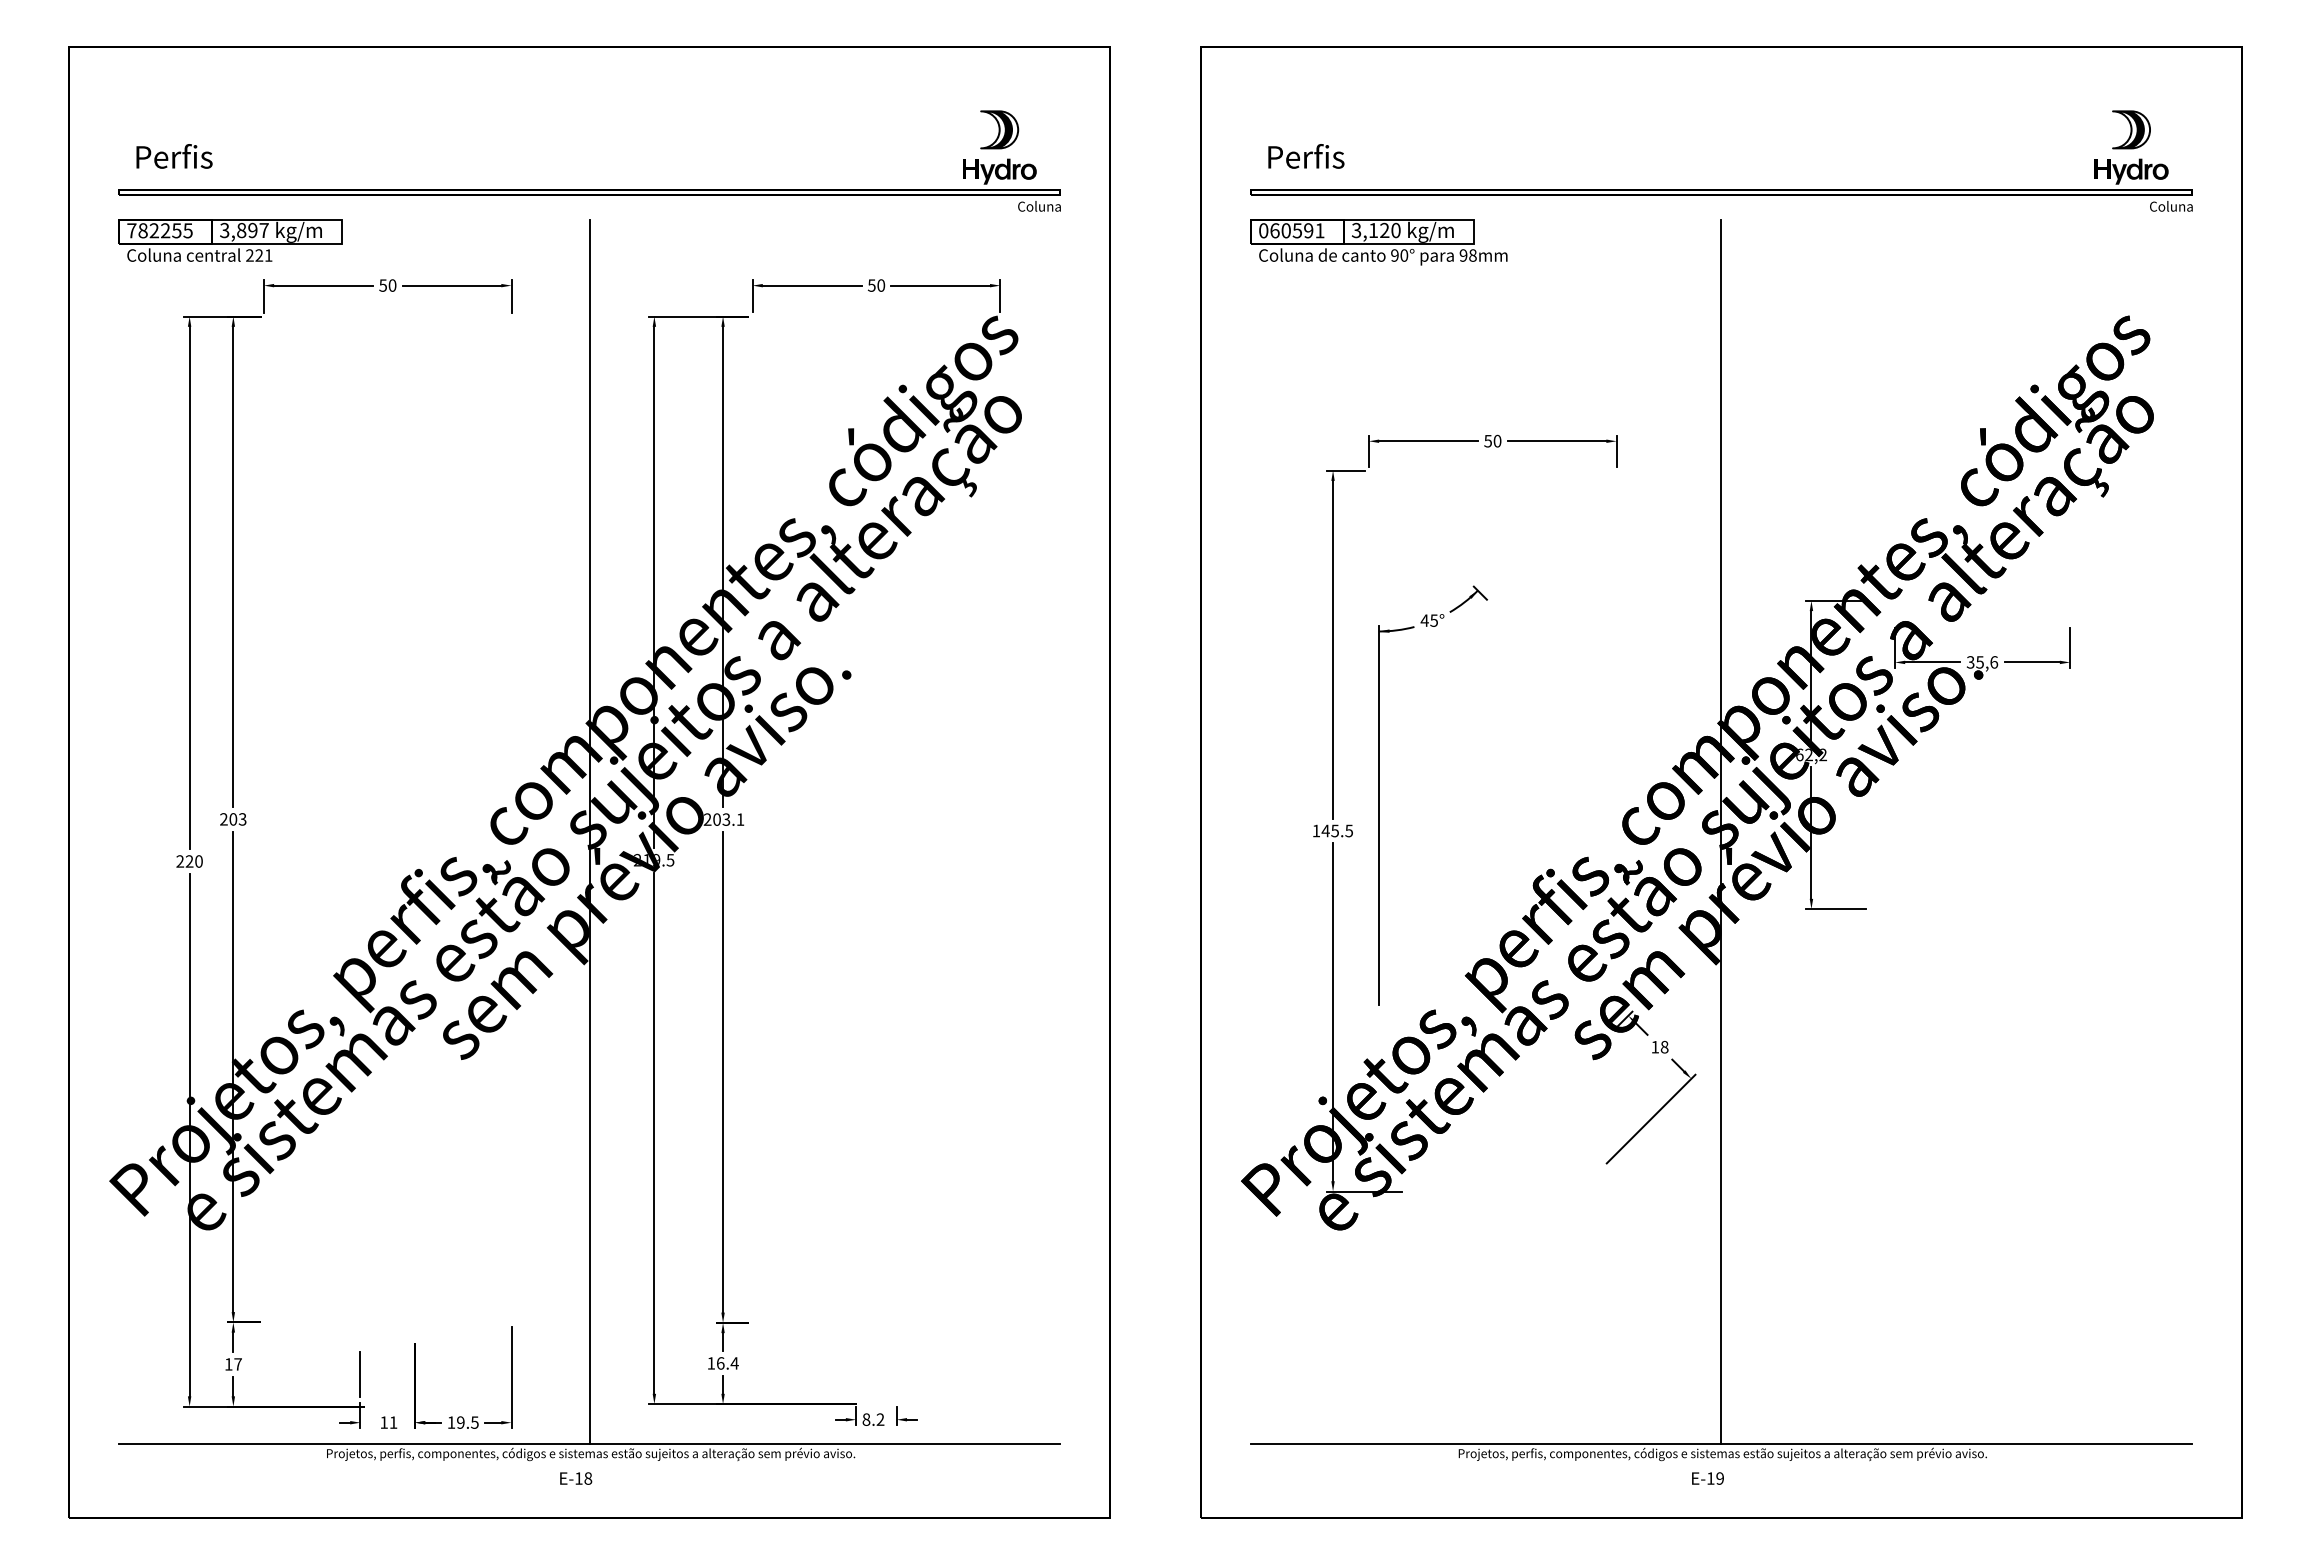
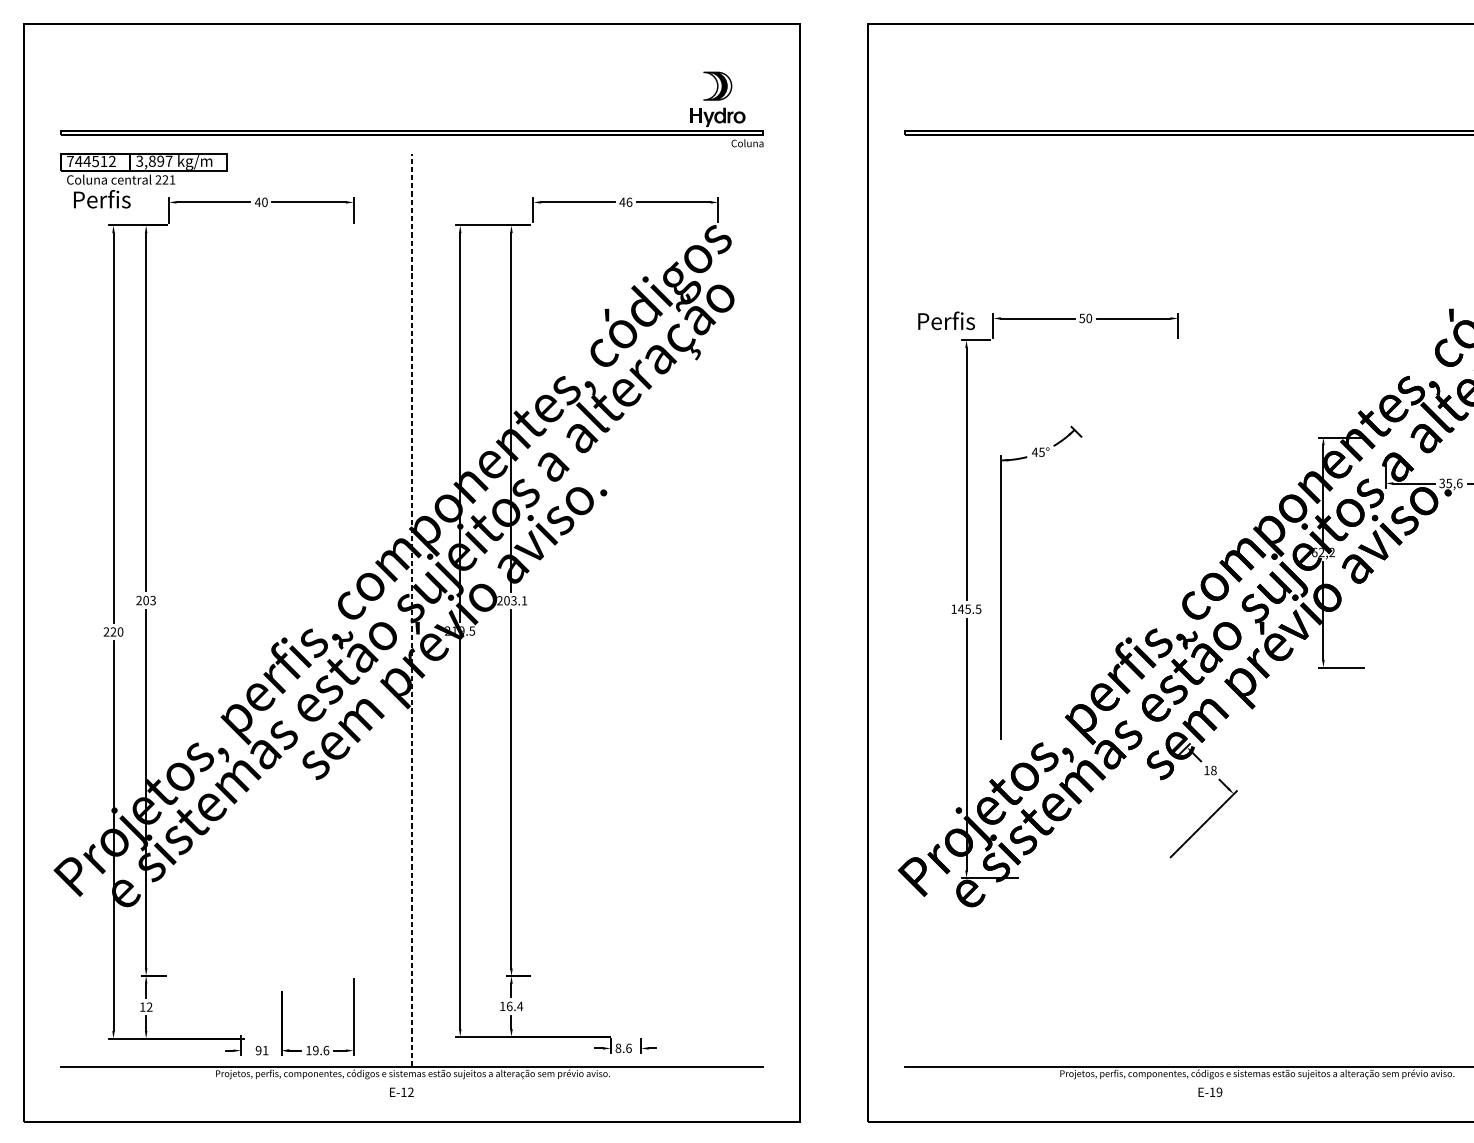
text: (174, 156) -> (102, 199), moved
text: (1306, 156) -> (946, 320), moved
text: (165, 230) -> (95, 161), 782255 -> 744512
part: (1378, 242) -> (1000, 170), removed
text: (383, 285) -> (258, 202), 50 -> 40
text: (876, 285) -> (625, 202), 50 -> 46
line: (1721, 831) -> (1256, 609), removed
line: (589, 832) -> (411, 610), solid -> dashed
text: (237, 1364) -> (149, 1007), 17 -> 12
line: (360, 1374) -> (240, 1014), removed
text: (880, 1419) -> (628, 1048), 8.2 -> 8.6
text: (383, 1422) -> (258, 1050), 11 -> 91
text: (474, 1422) -> (326, 1050), 19.5 -> 19.6
text: (588, 1478) -> (411, 1092), E-18 -> E-12
text: (1707, 1478) -> (1210, 1092), moved

